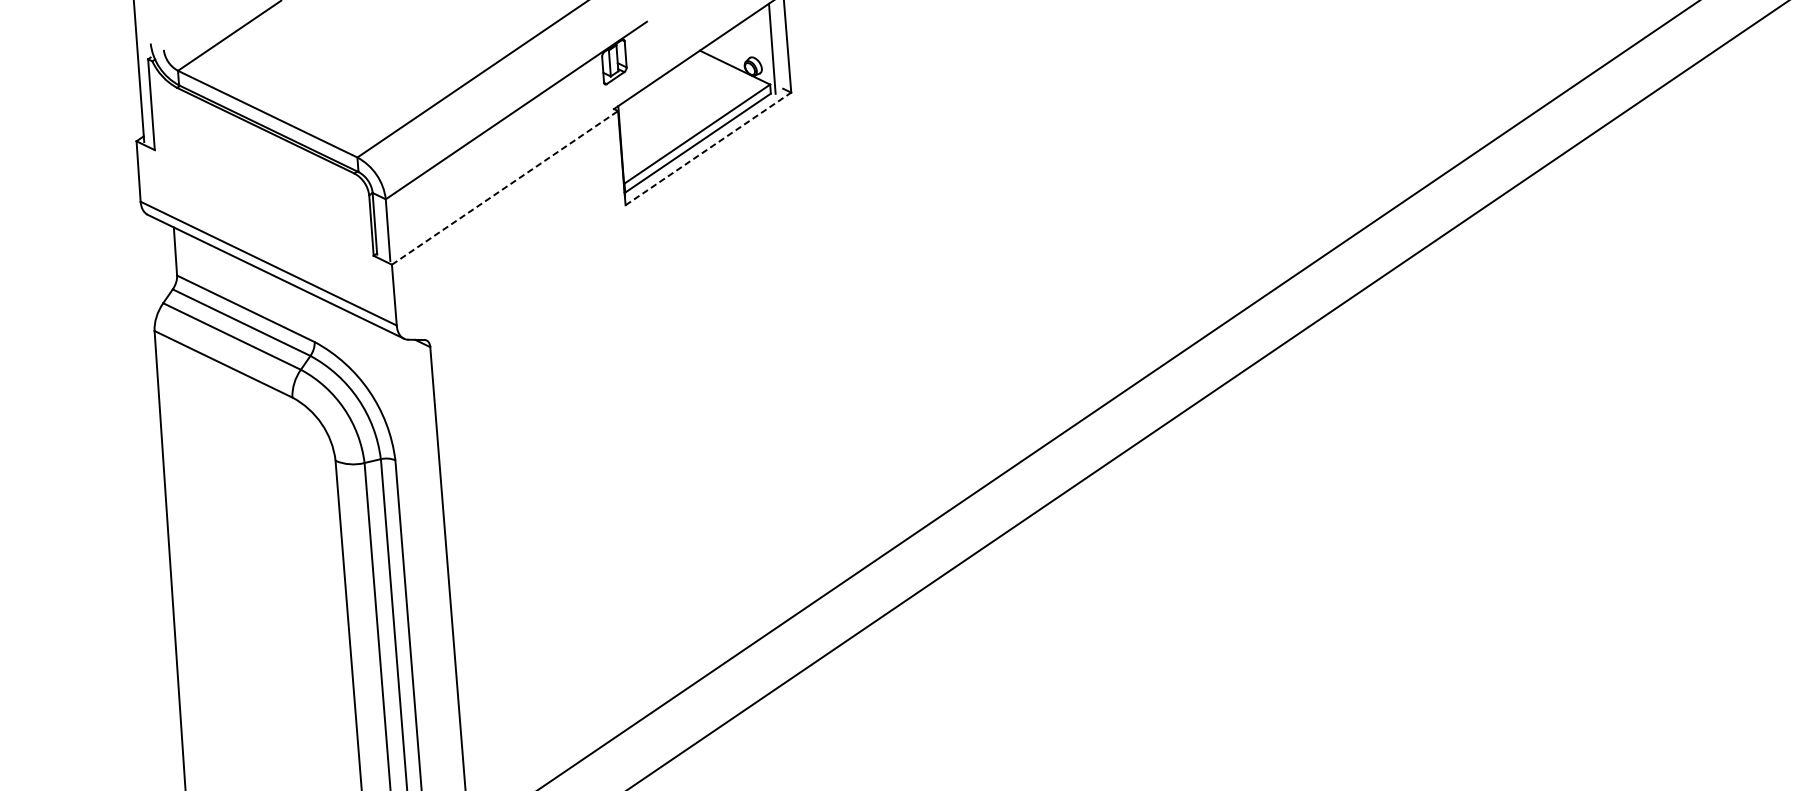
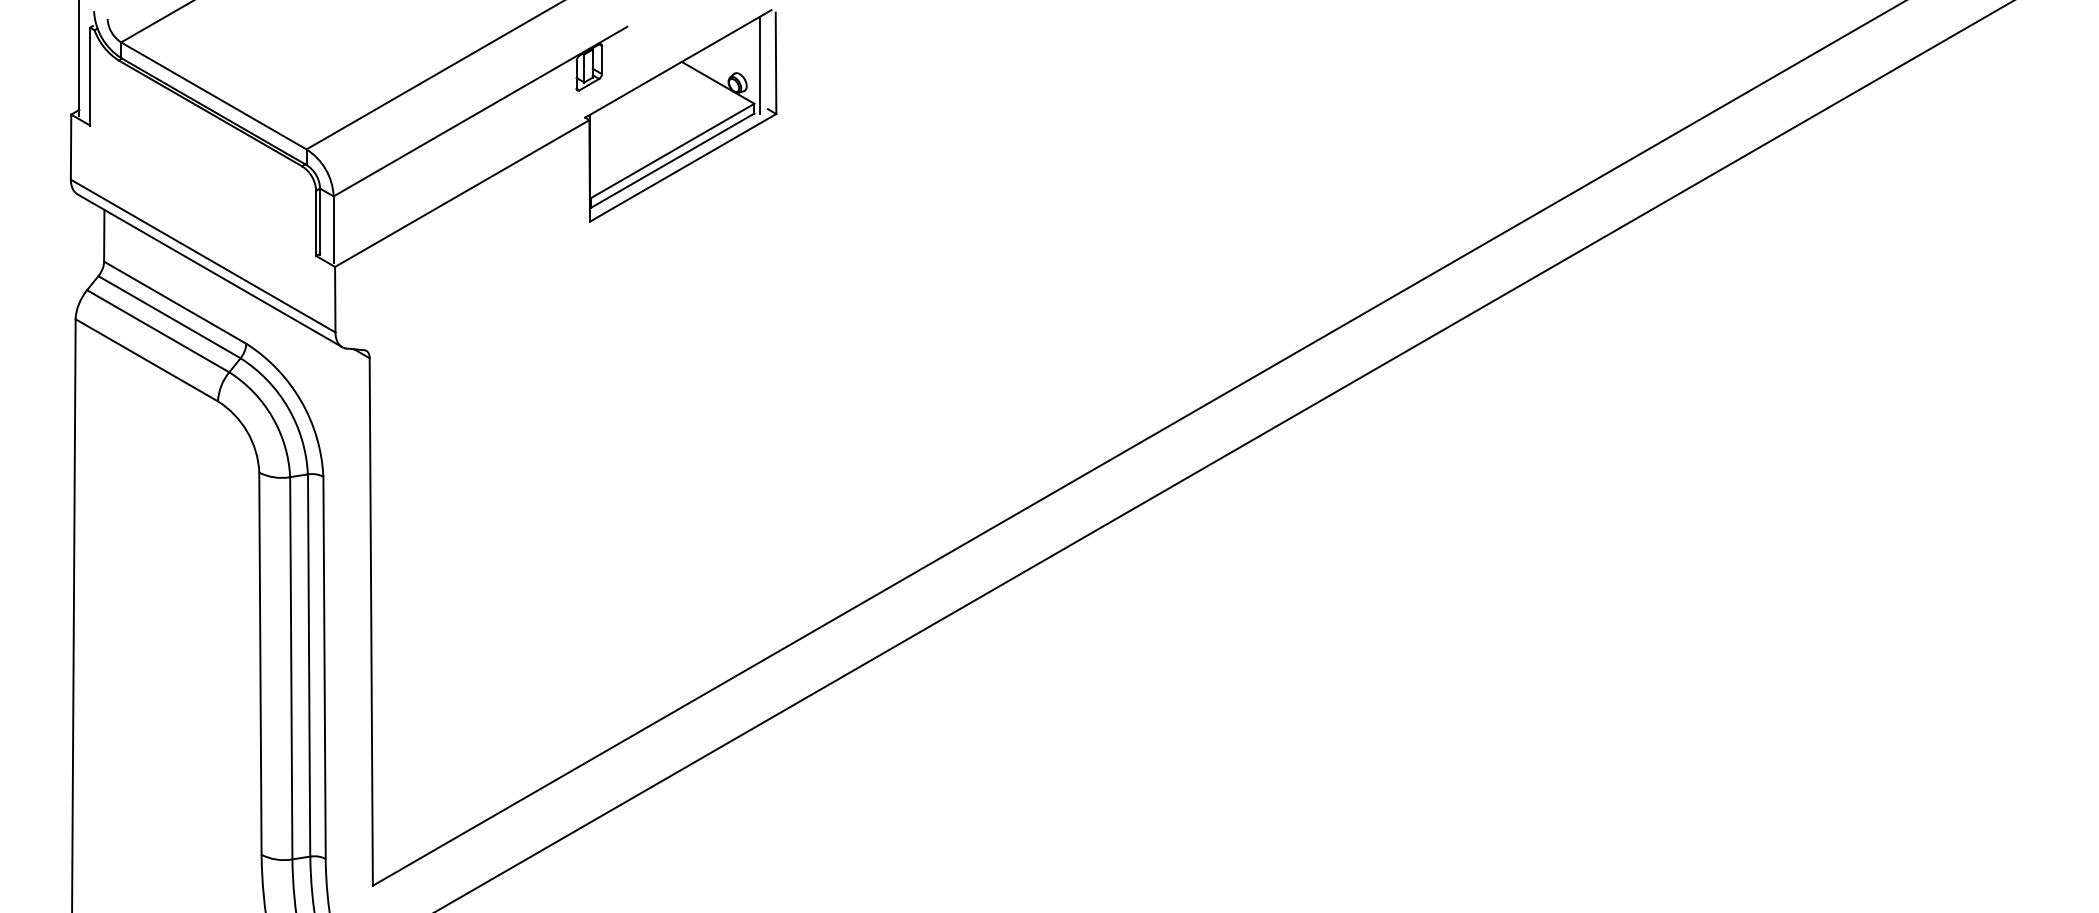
line: (708, 148) -> (683, 167), dashed -> solid
line: (505, 187) -> (462, 193), dashed -> solid

